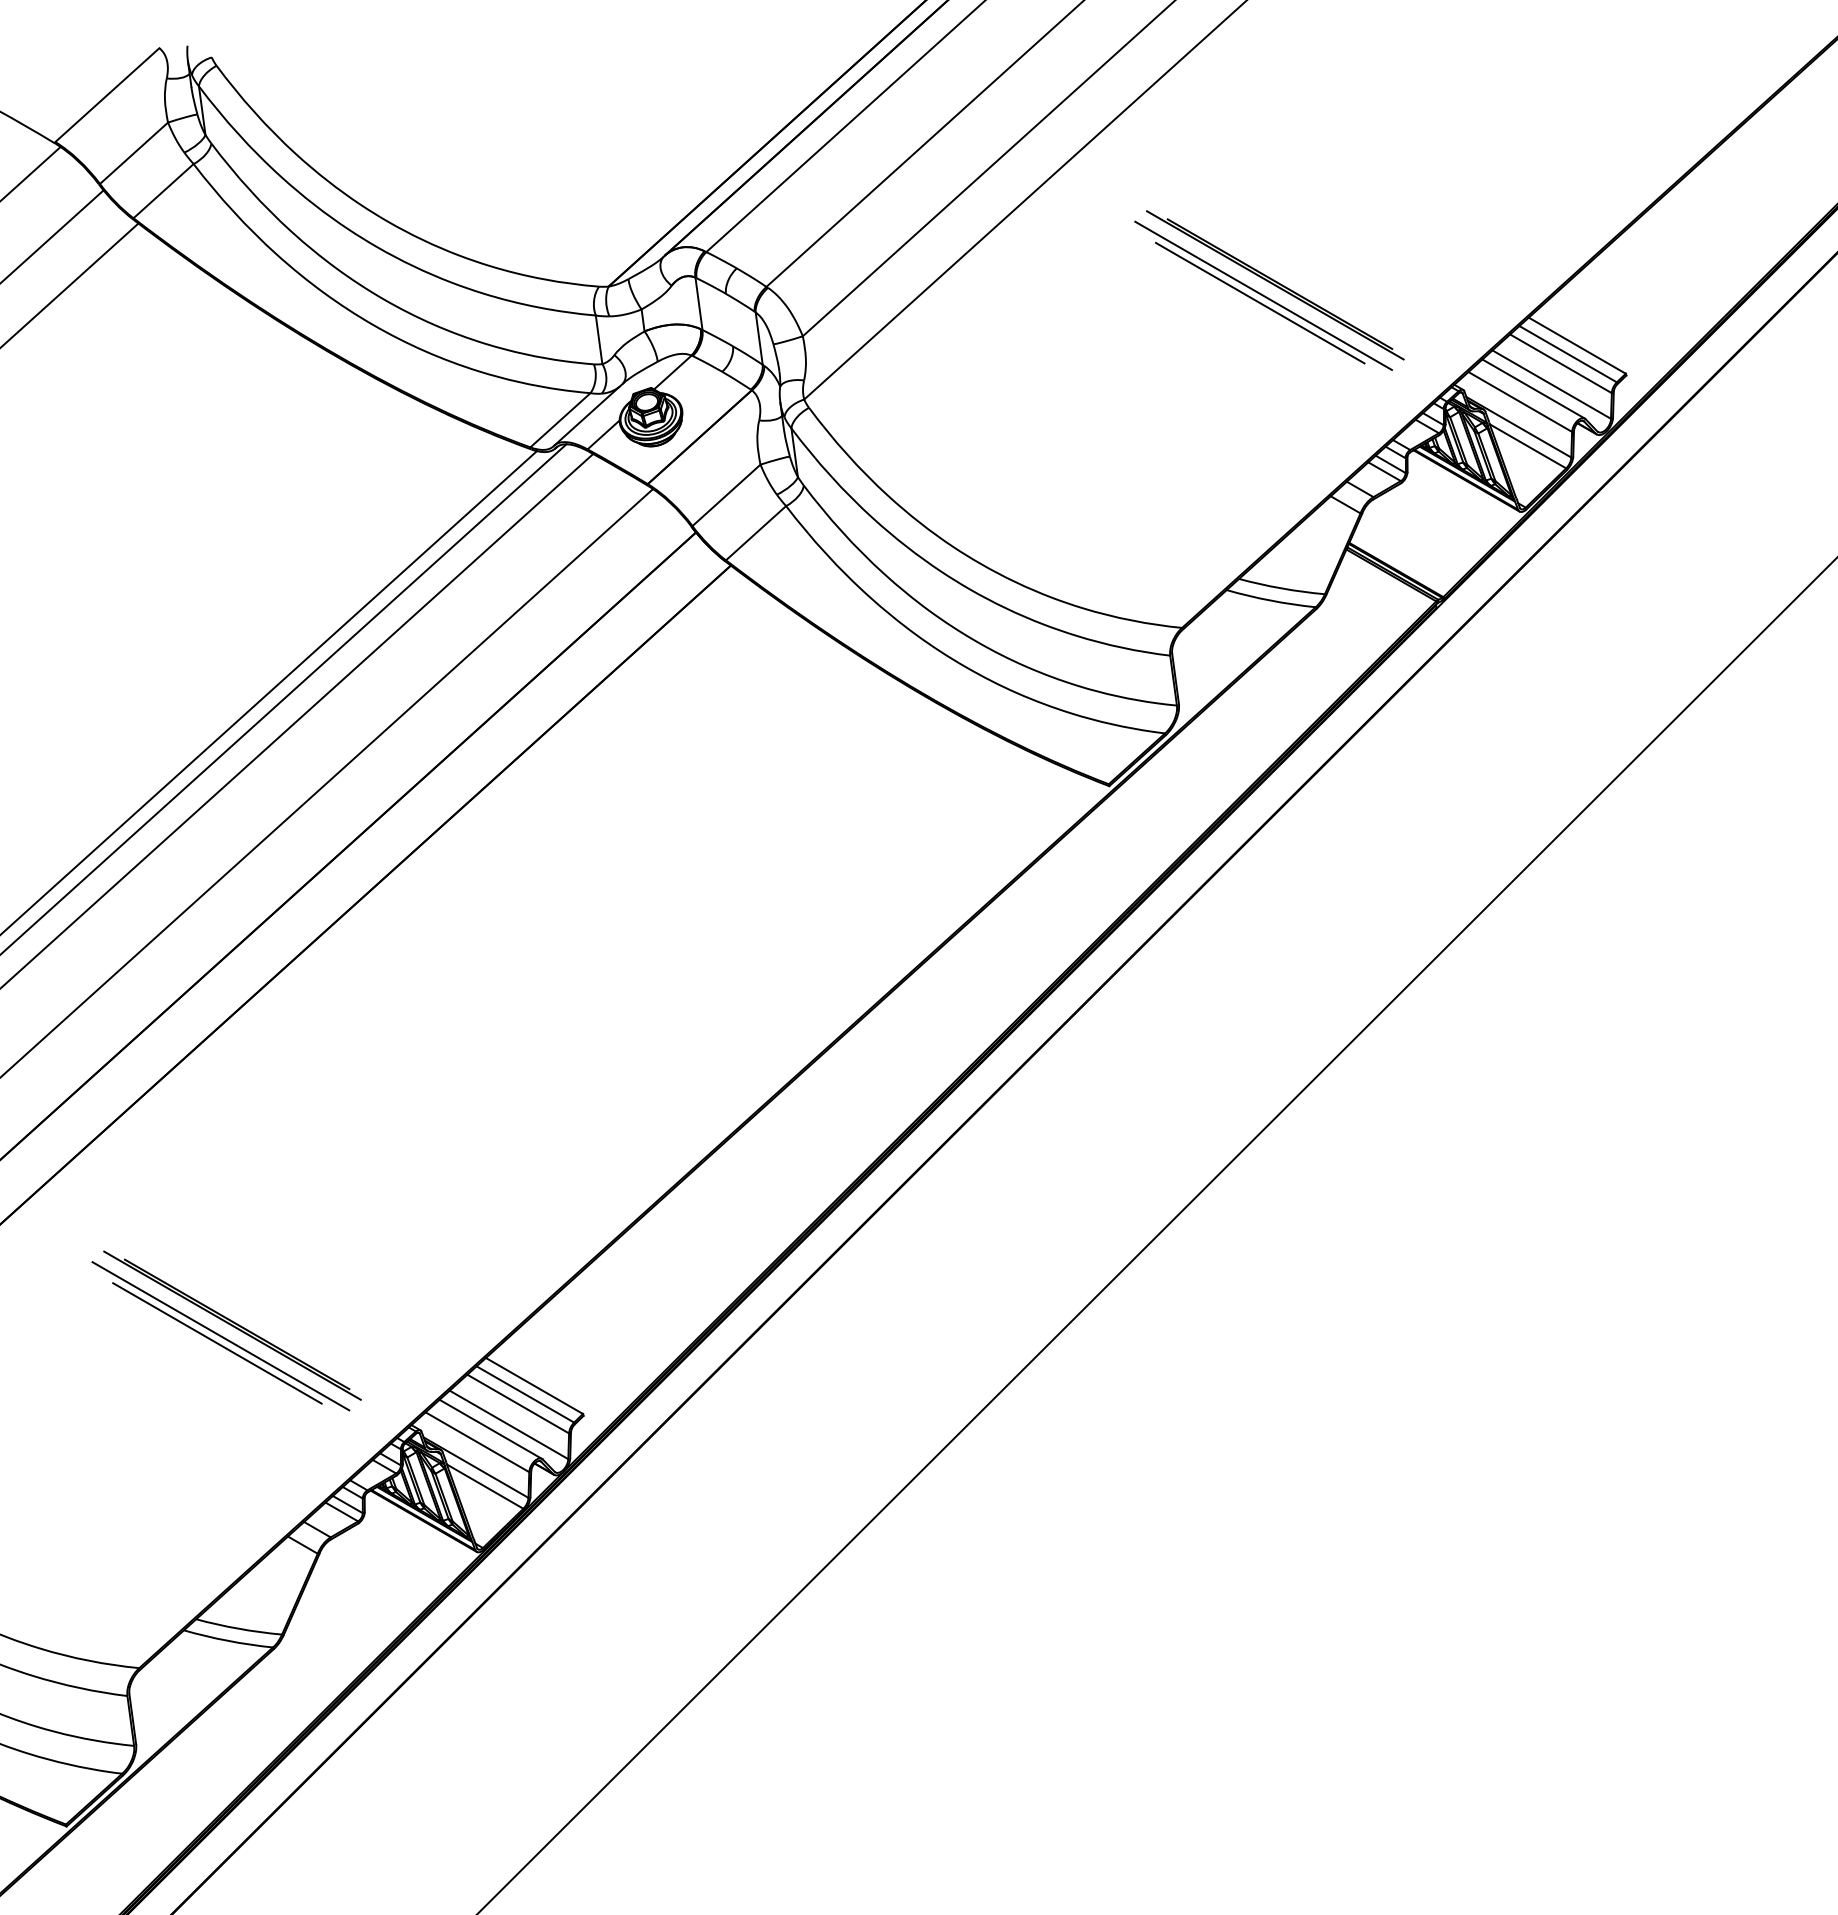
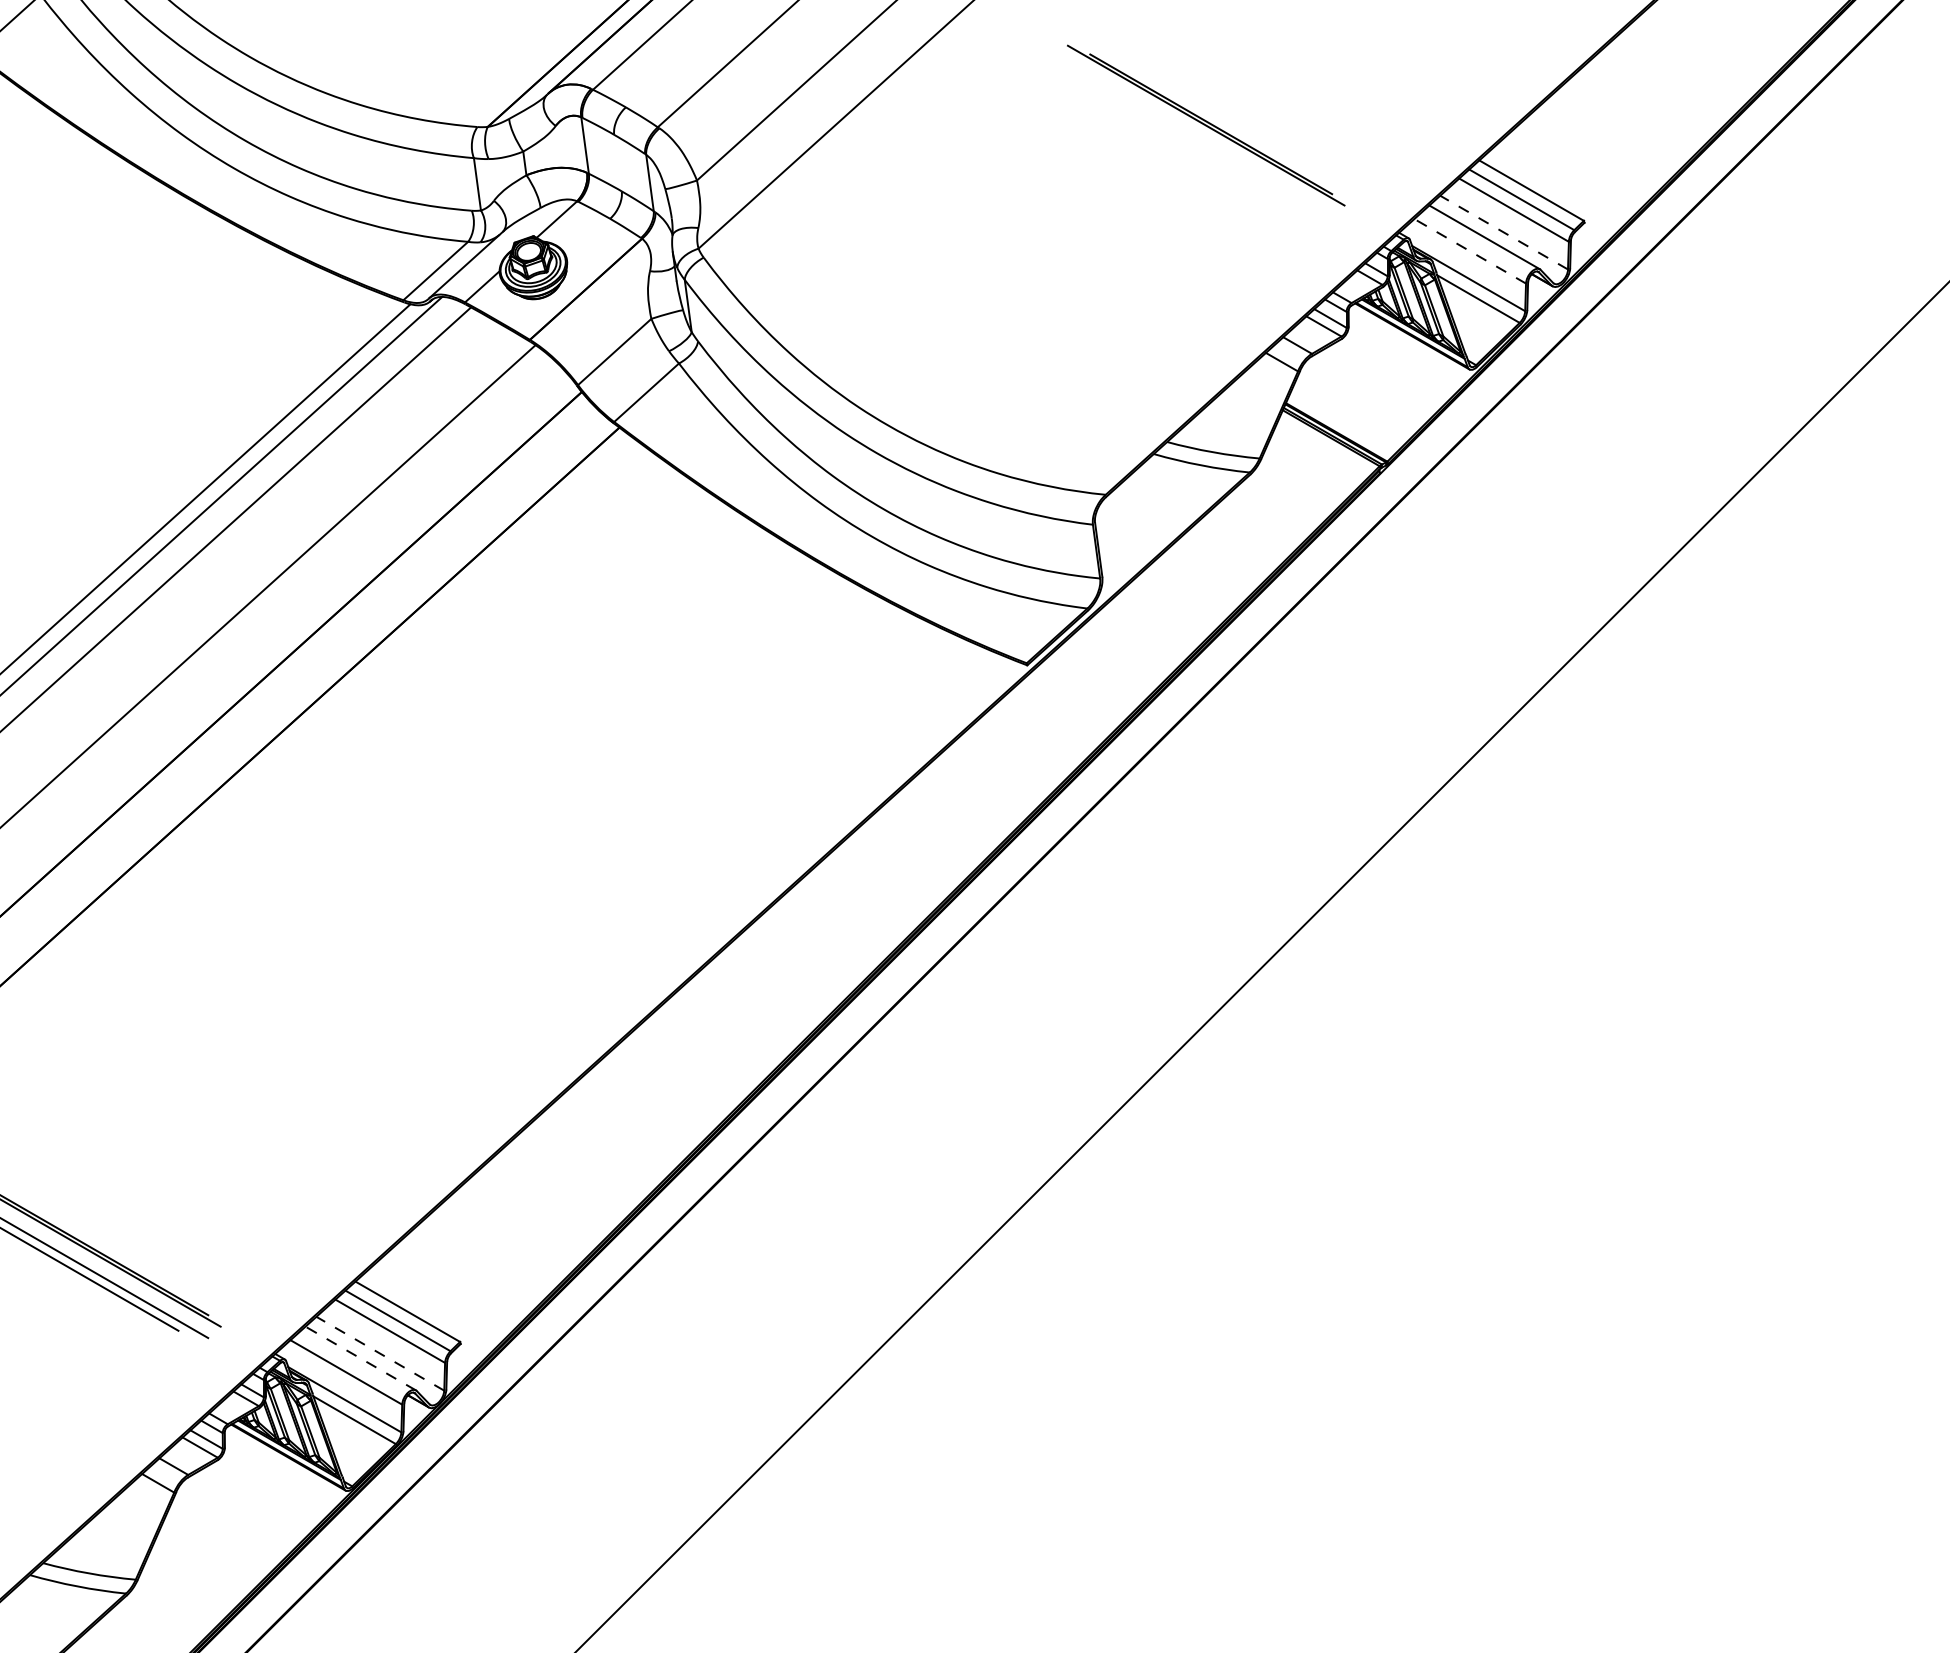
line: (1263, 295) -> (1193, 136), removed
line: (1259, 302) -> (1189, 144), removed
line: (1551, 384) -> (1503, 232), solid -> dashed
line: (1520, 401) -> (1470, 250), solid -> dashed
line: (508, 1424) -> (379, 1353), solid -> dashed
line: (490, 1429) -> (360, 1358), solid -> dashed

